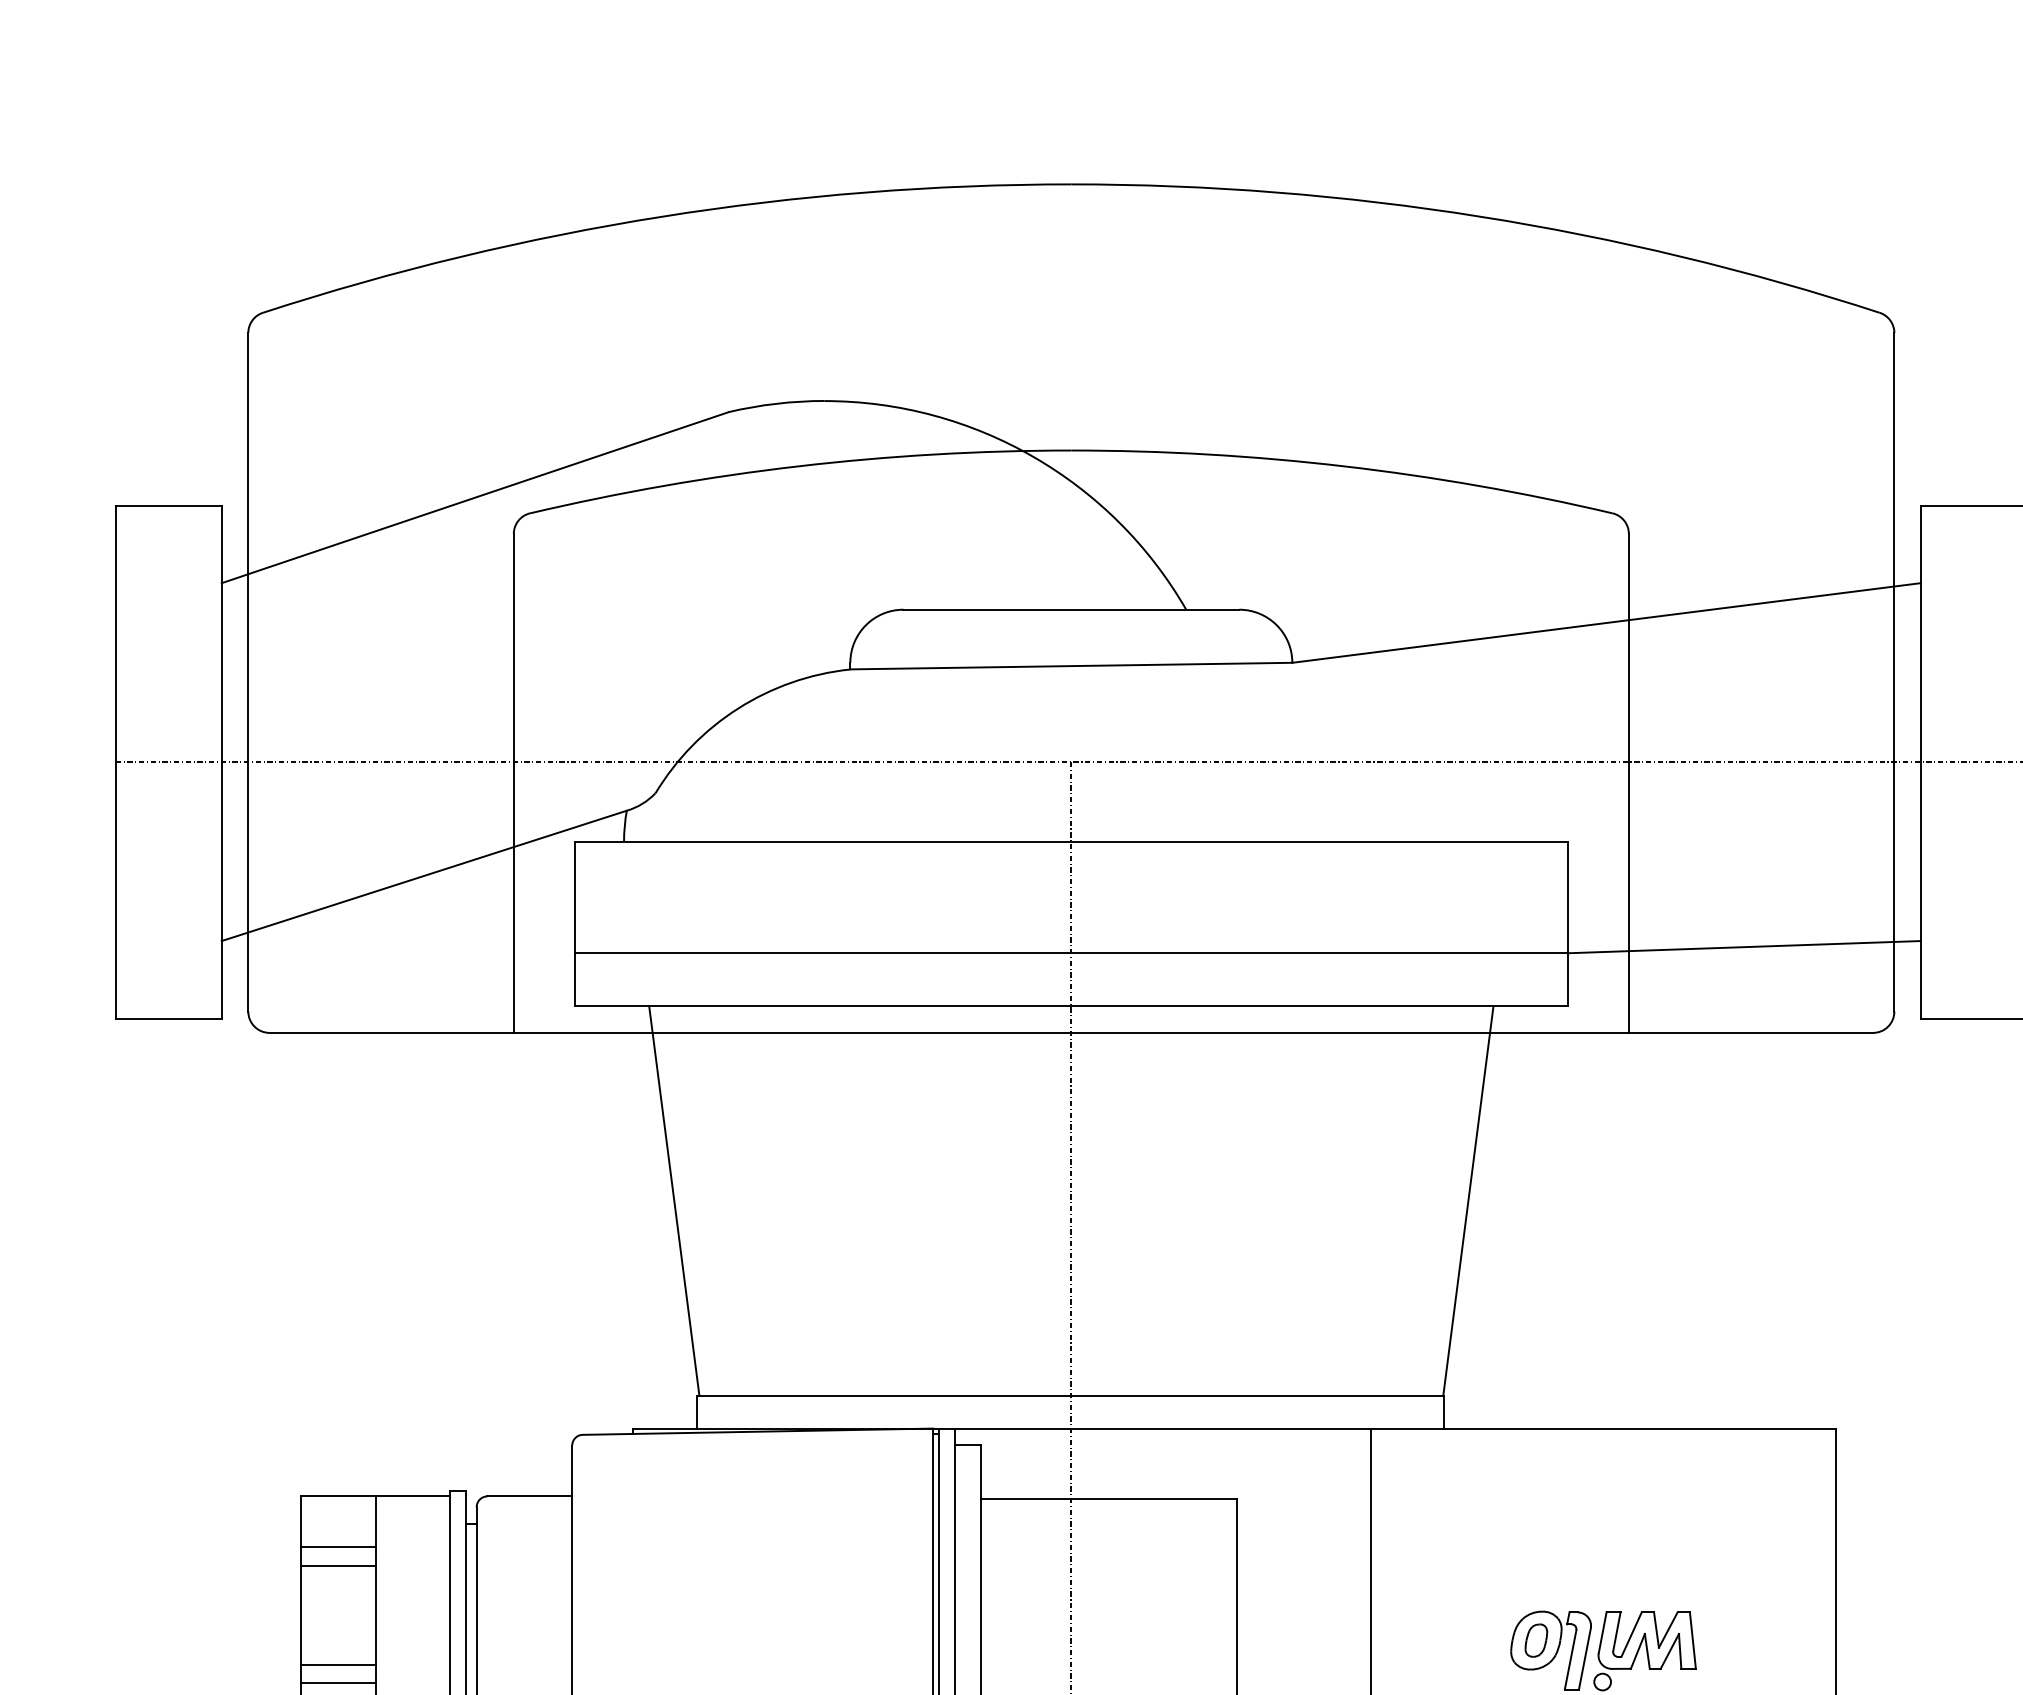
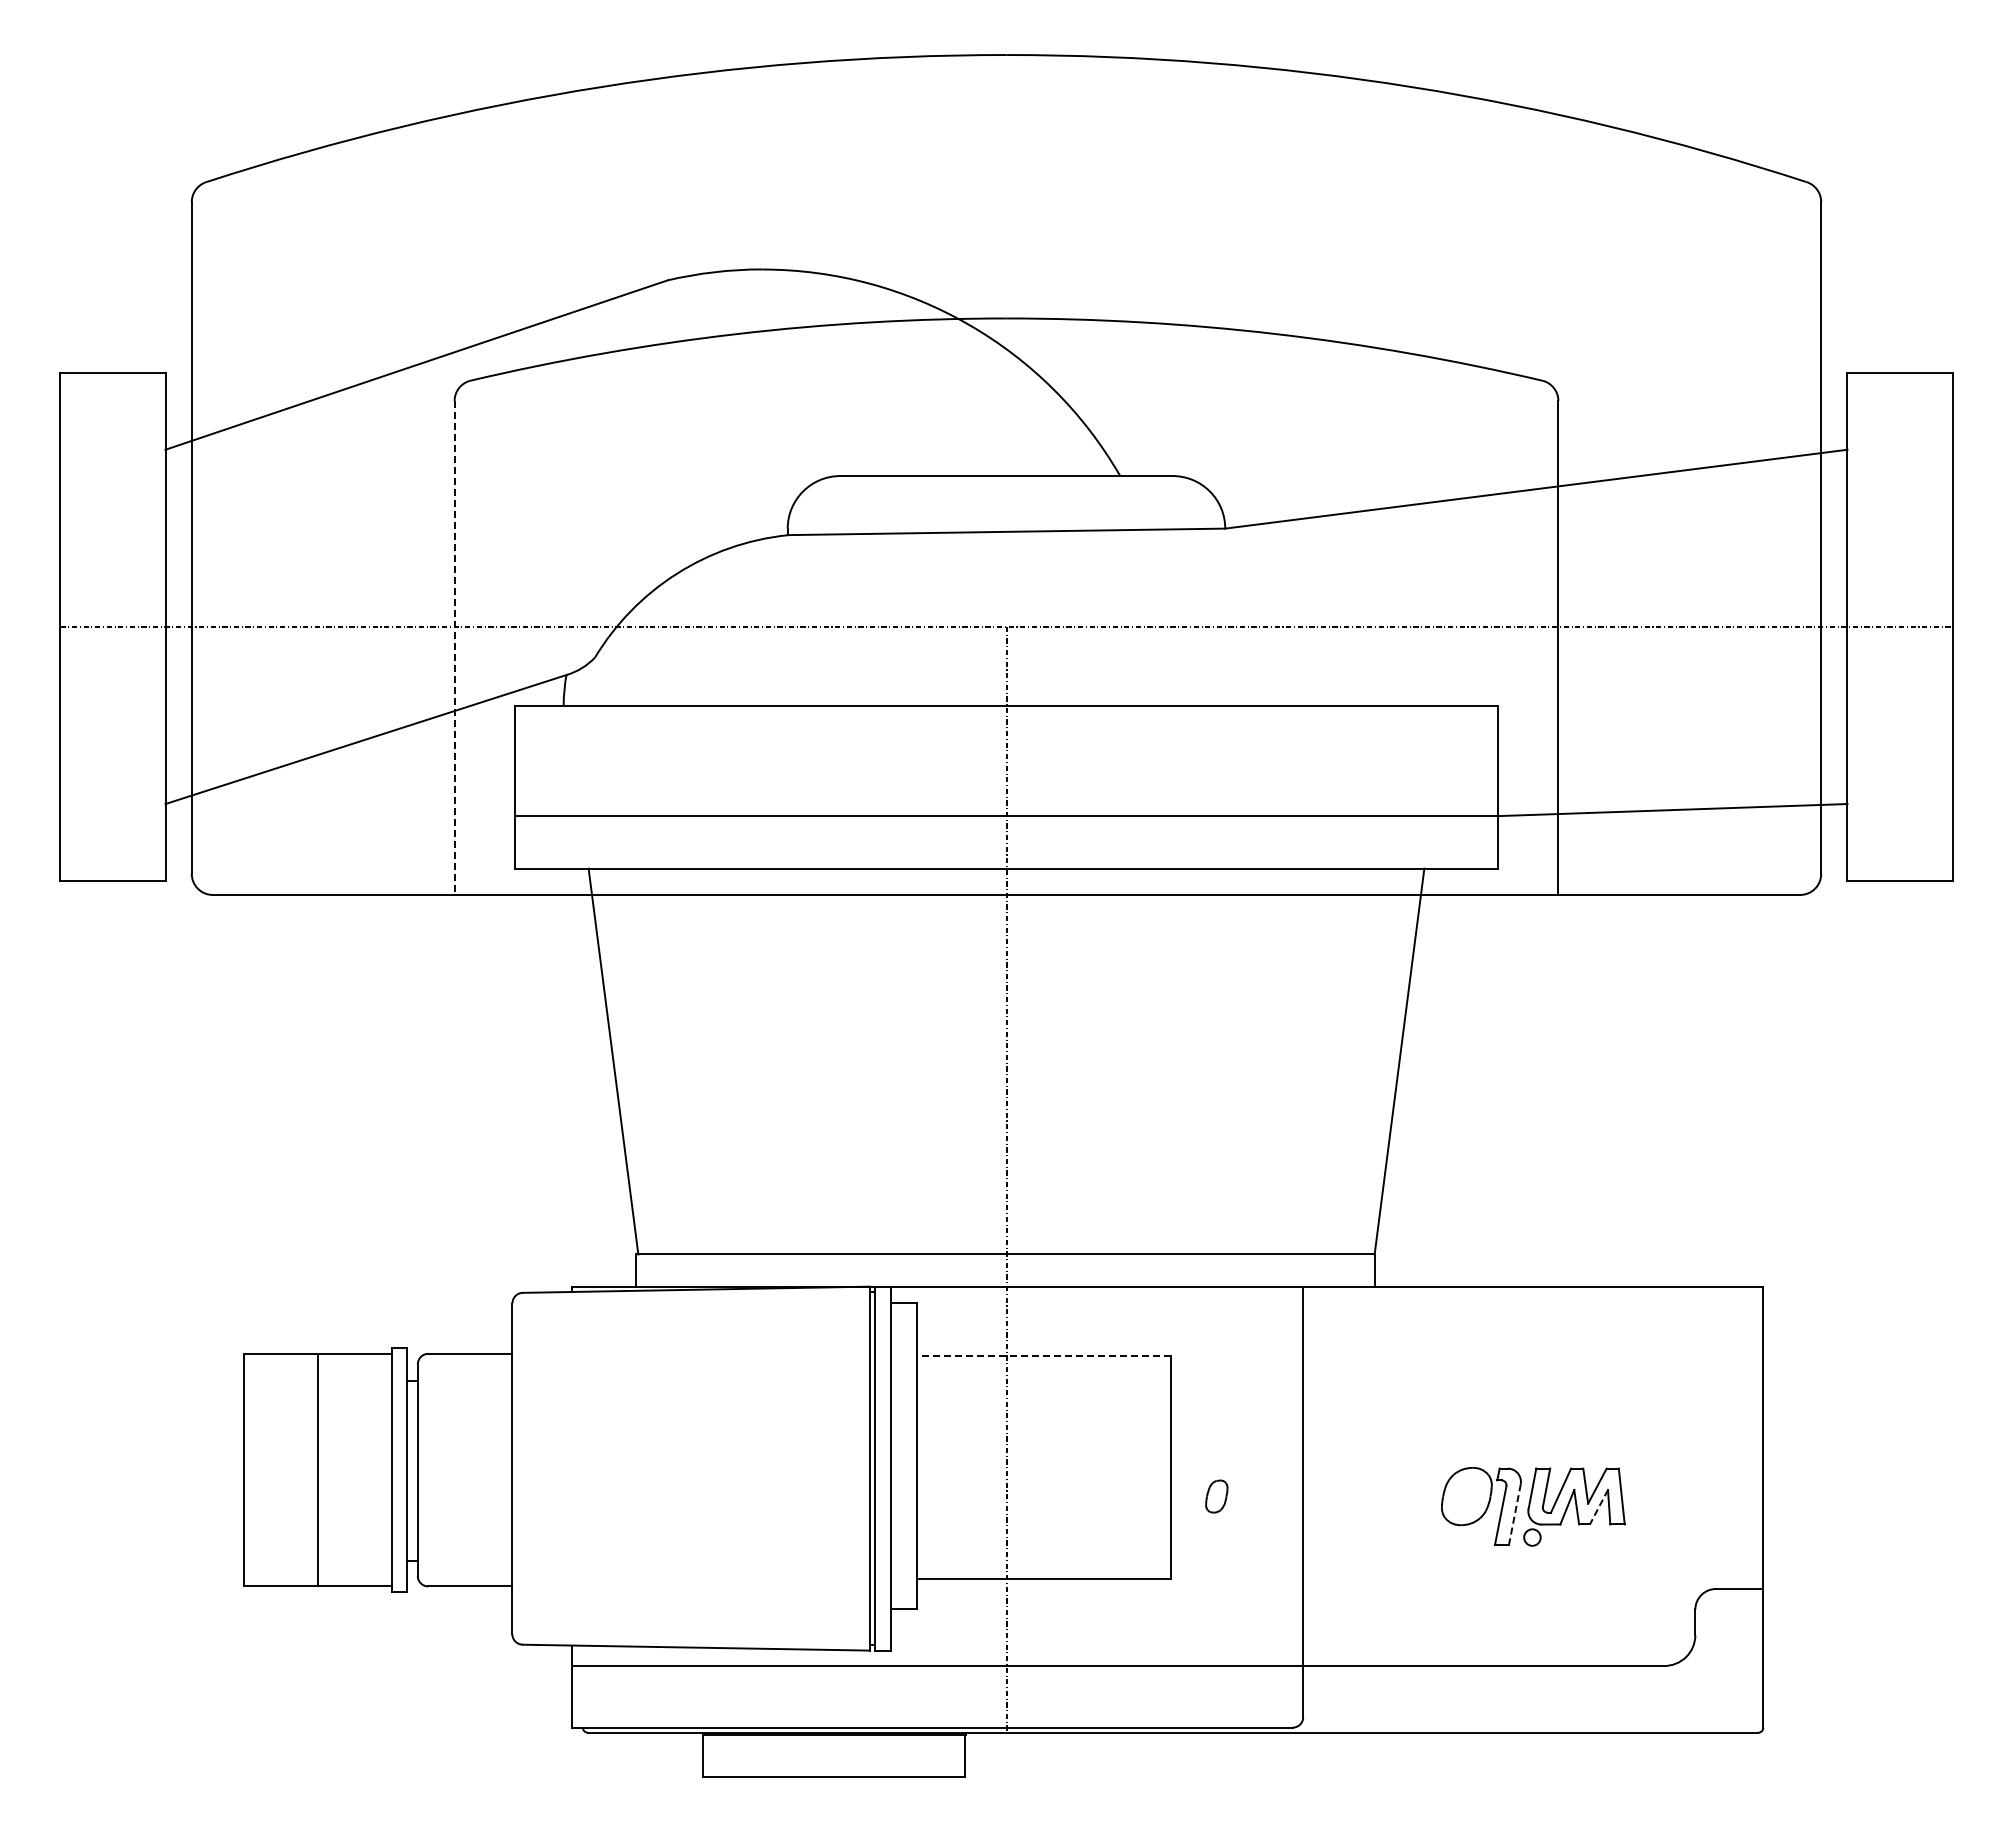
line: (513, 782) -> (454, 647), solid -> dashed
line: (1108, 1499) -> (1043, 1356), solid -> dashed
line: (337, 1546) -> (280, 1403), removed
line: (337, 1565) -> (280, 1422), removed
part: (1536, 1640) -> (1216, 1496), moved
line: (1669, 1651) -> (1598, 1507), solid -> dashed
line: (1584, 1658) -> (1514, 1514), solid -> dashed
line: (337, 1664) -> (280, 1520), removed
line: (337, 1682) -> (280, 1538), removed

